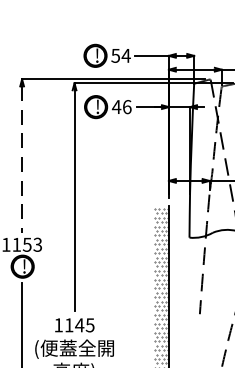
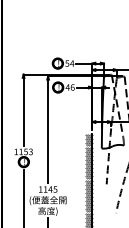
line: (21, 160) -> (23, 112), dashed -> solid

